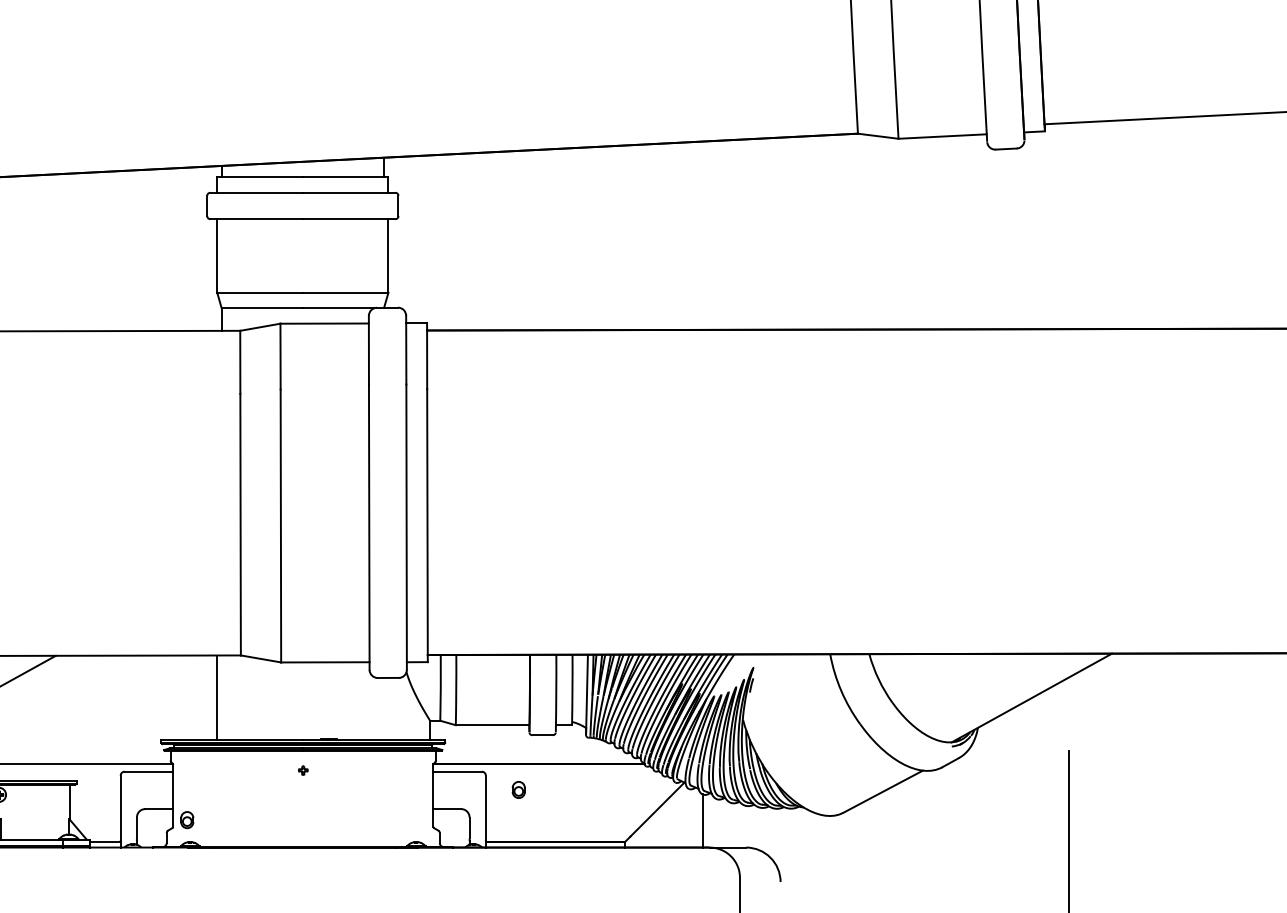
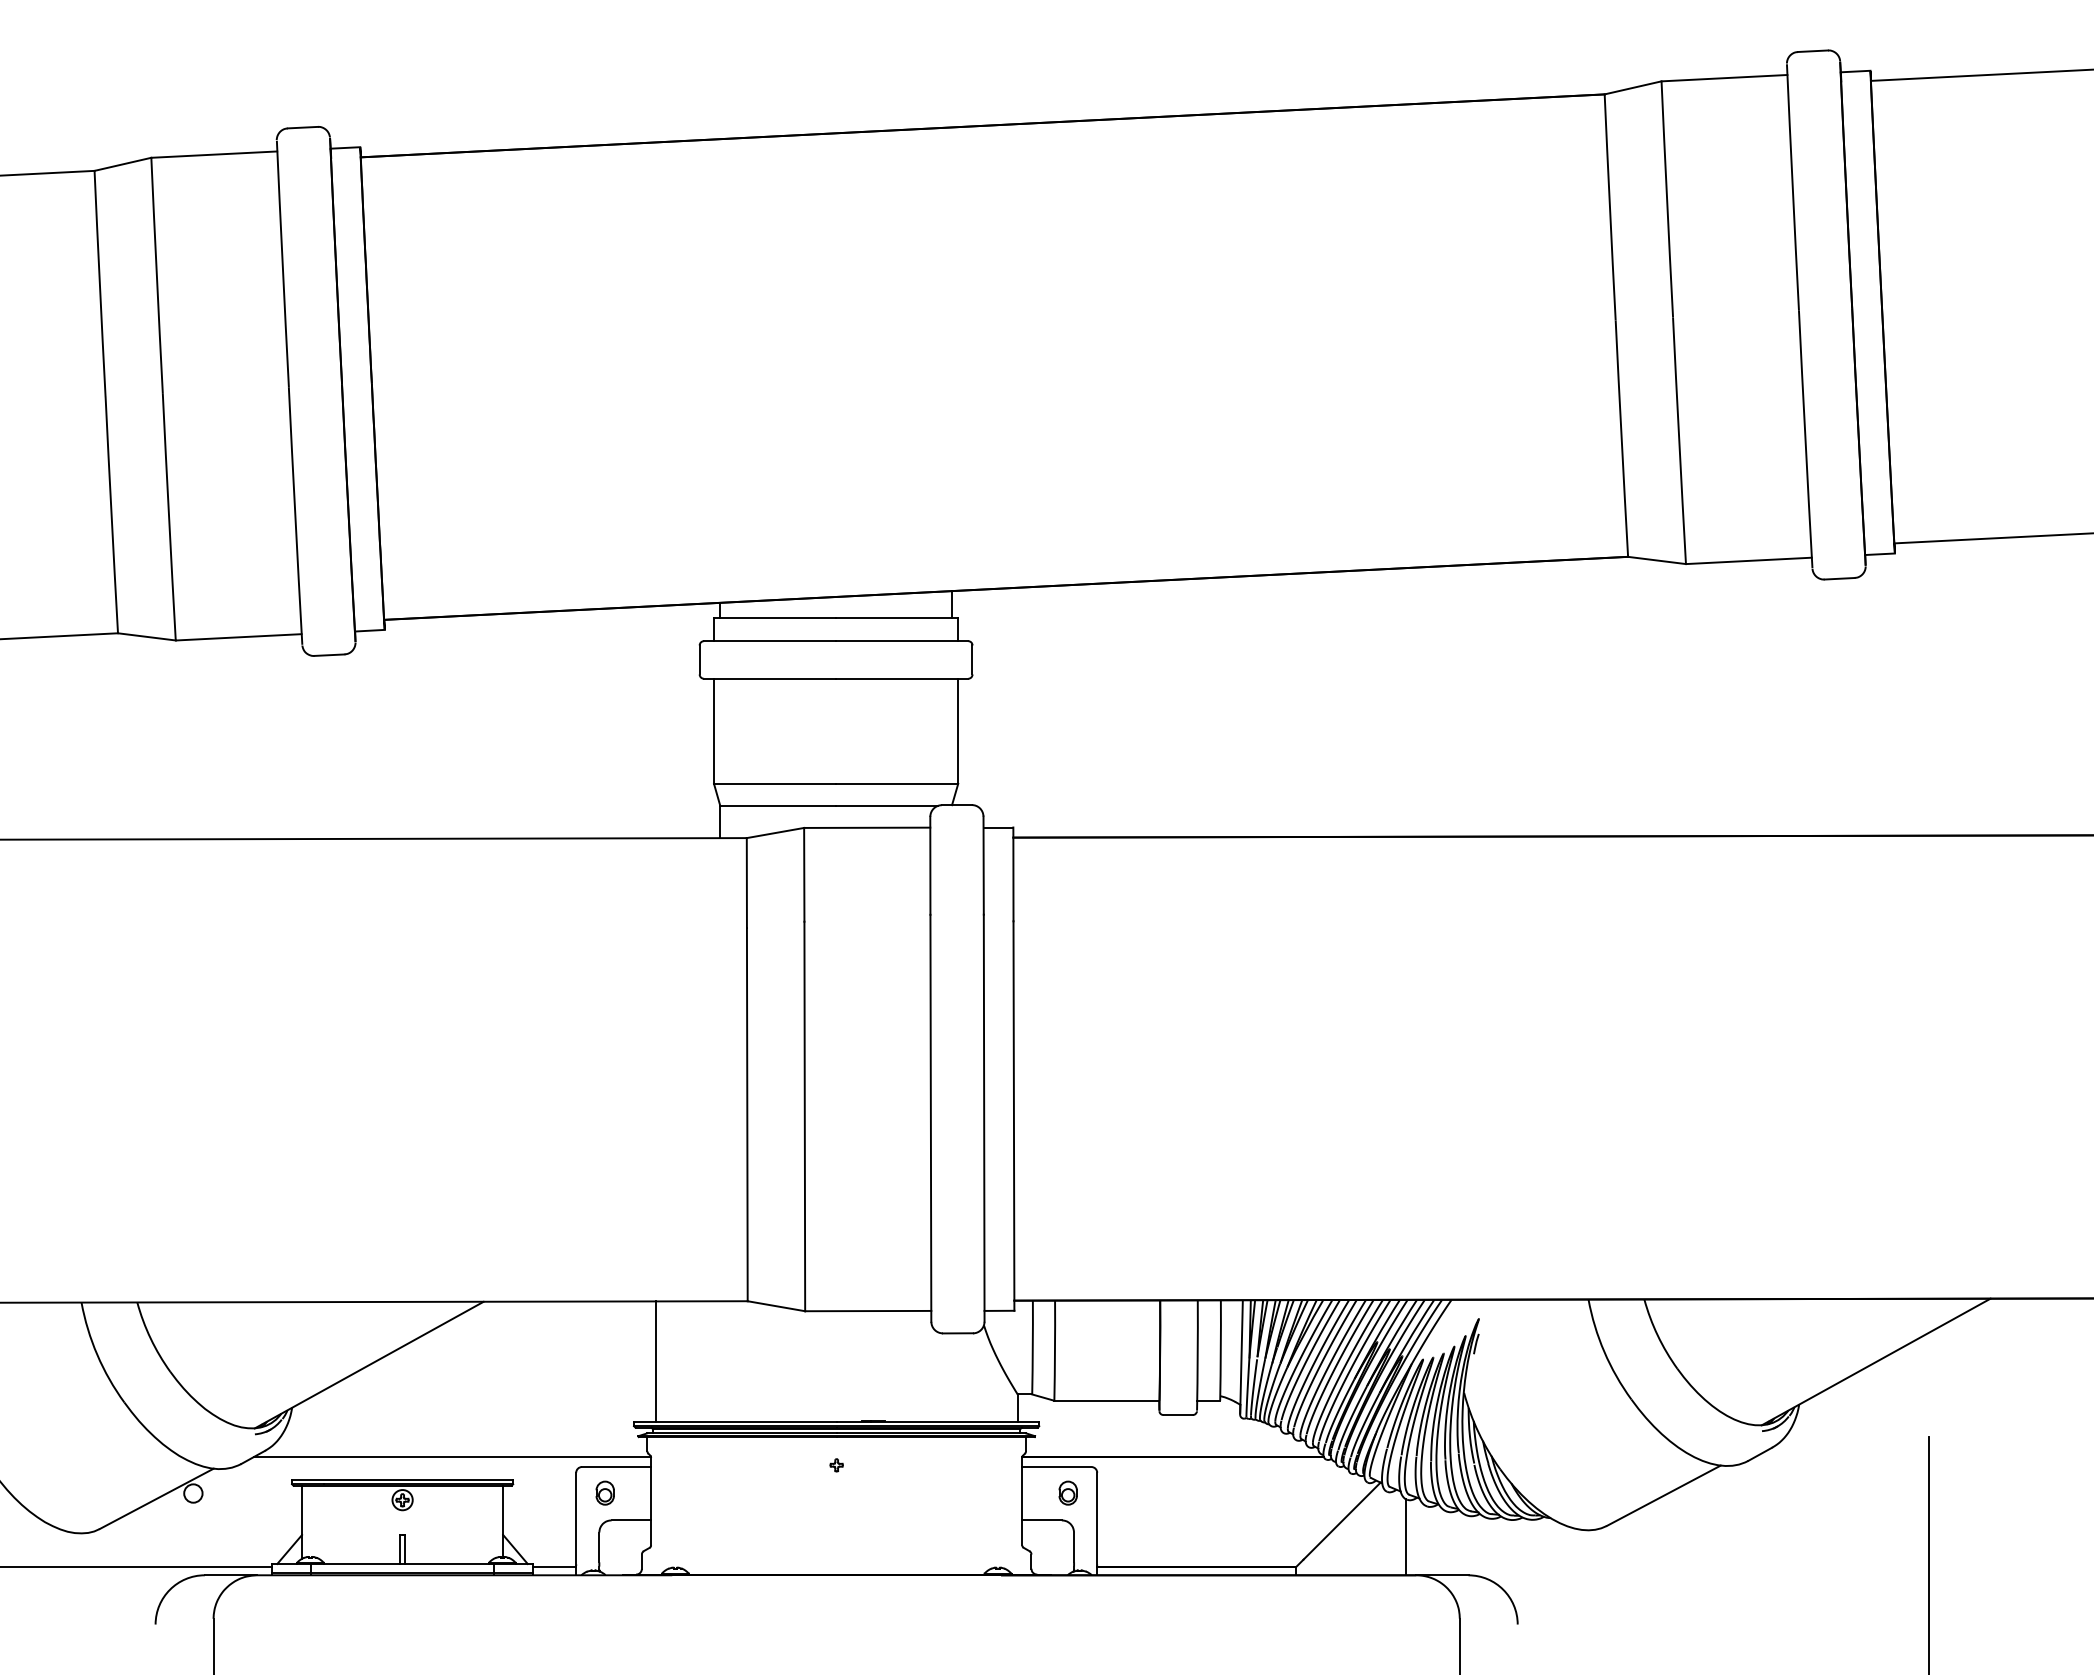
line: (216, 697) -> (655, 1361), moved
part: (518, 789) -> (1067, 1492), moved
part: (186, 819) -> (604, 1492), moved

